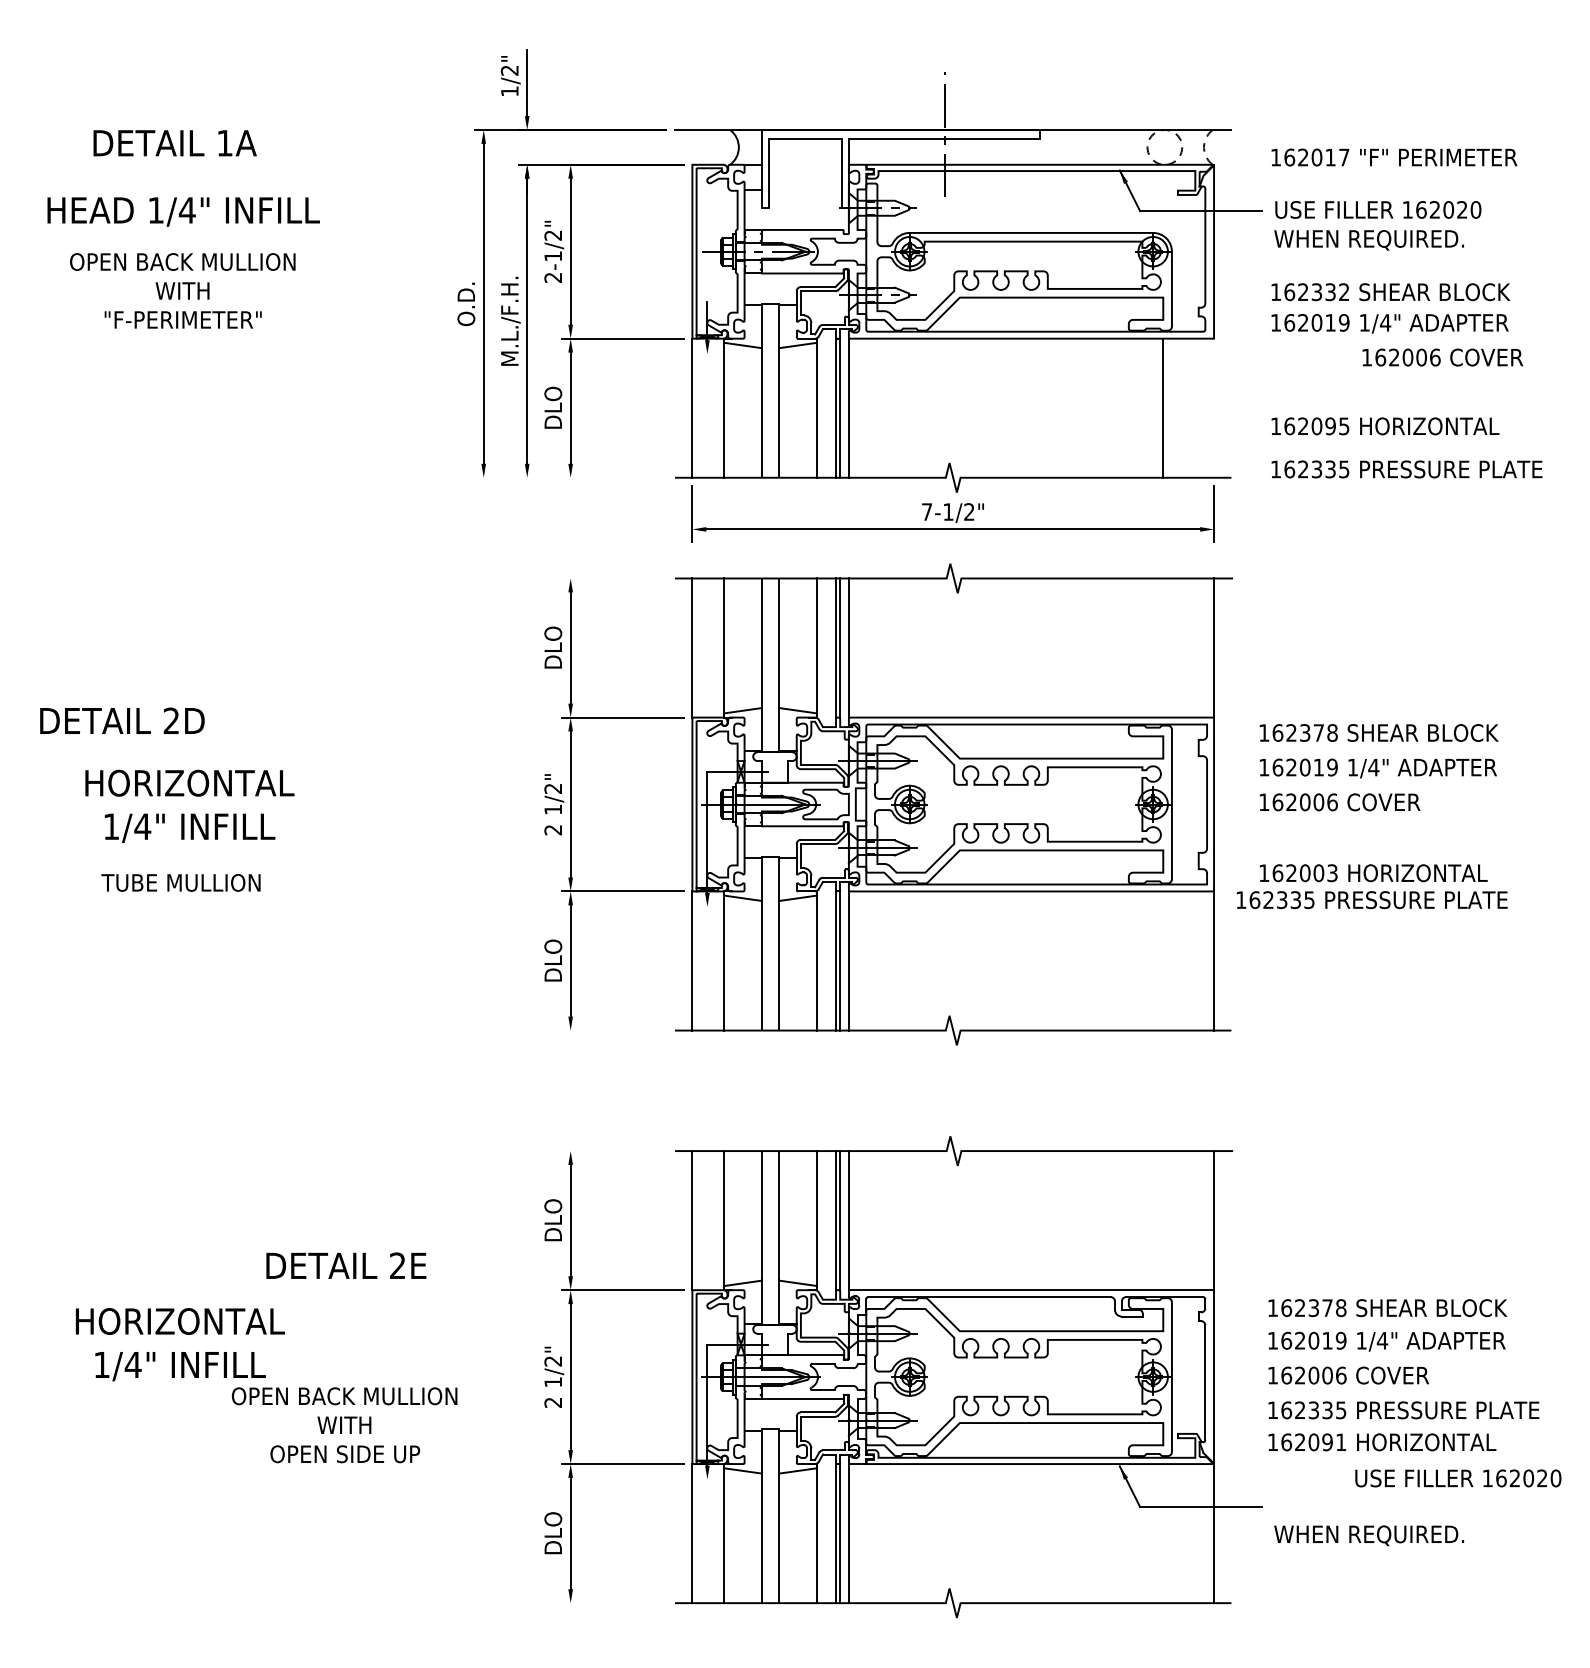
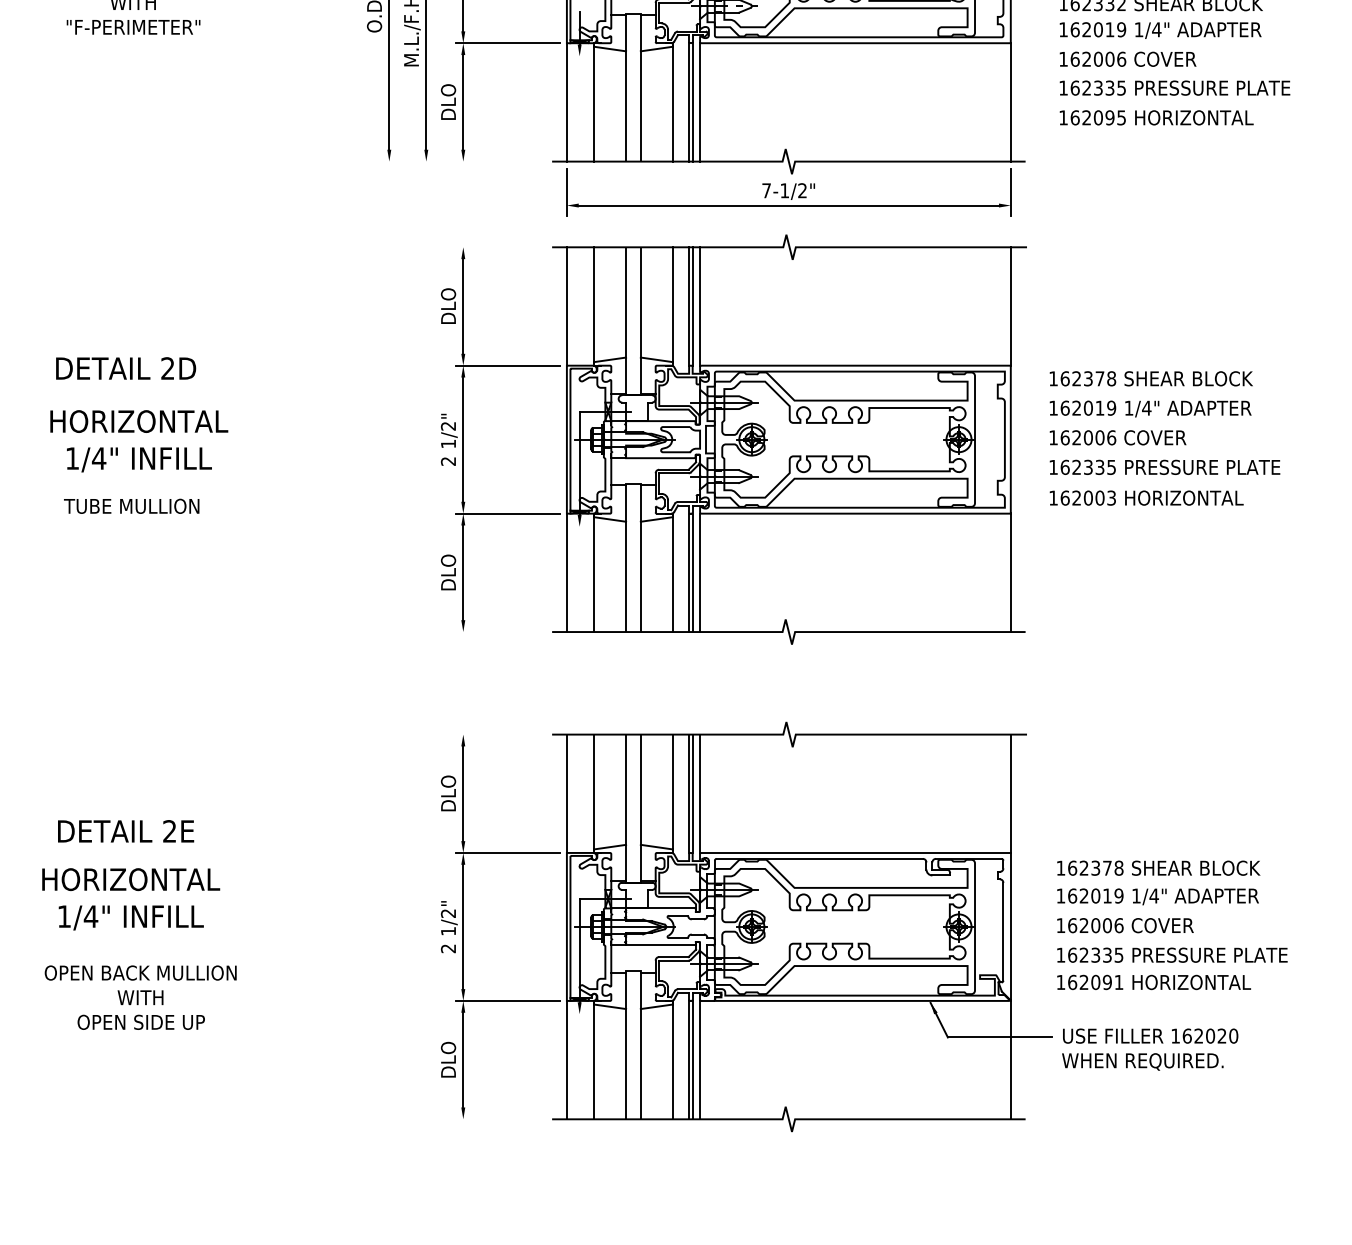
text: (1442, 357) -> (1127, 59), moved
line: (1163, 407) -> (1011, 101), moved
text: (1406, 469) -> (1174, 88), moved
text: (122, 720) -> (126, 368), moved
text: (1371, 900) -> (1164, 467), moved
text: (346, 1265) -> (126, 831), moved
text: (344, 1425) -> (140, 997), moved
text: (1458, 1478) -> (1150, 1036), moved

